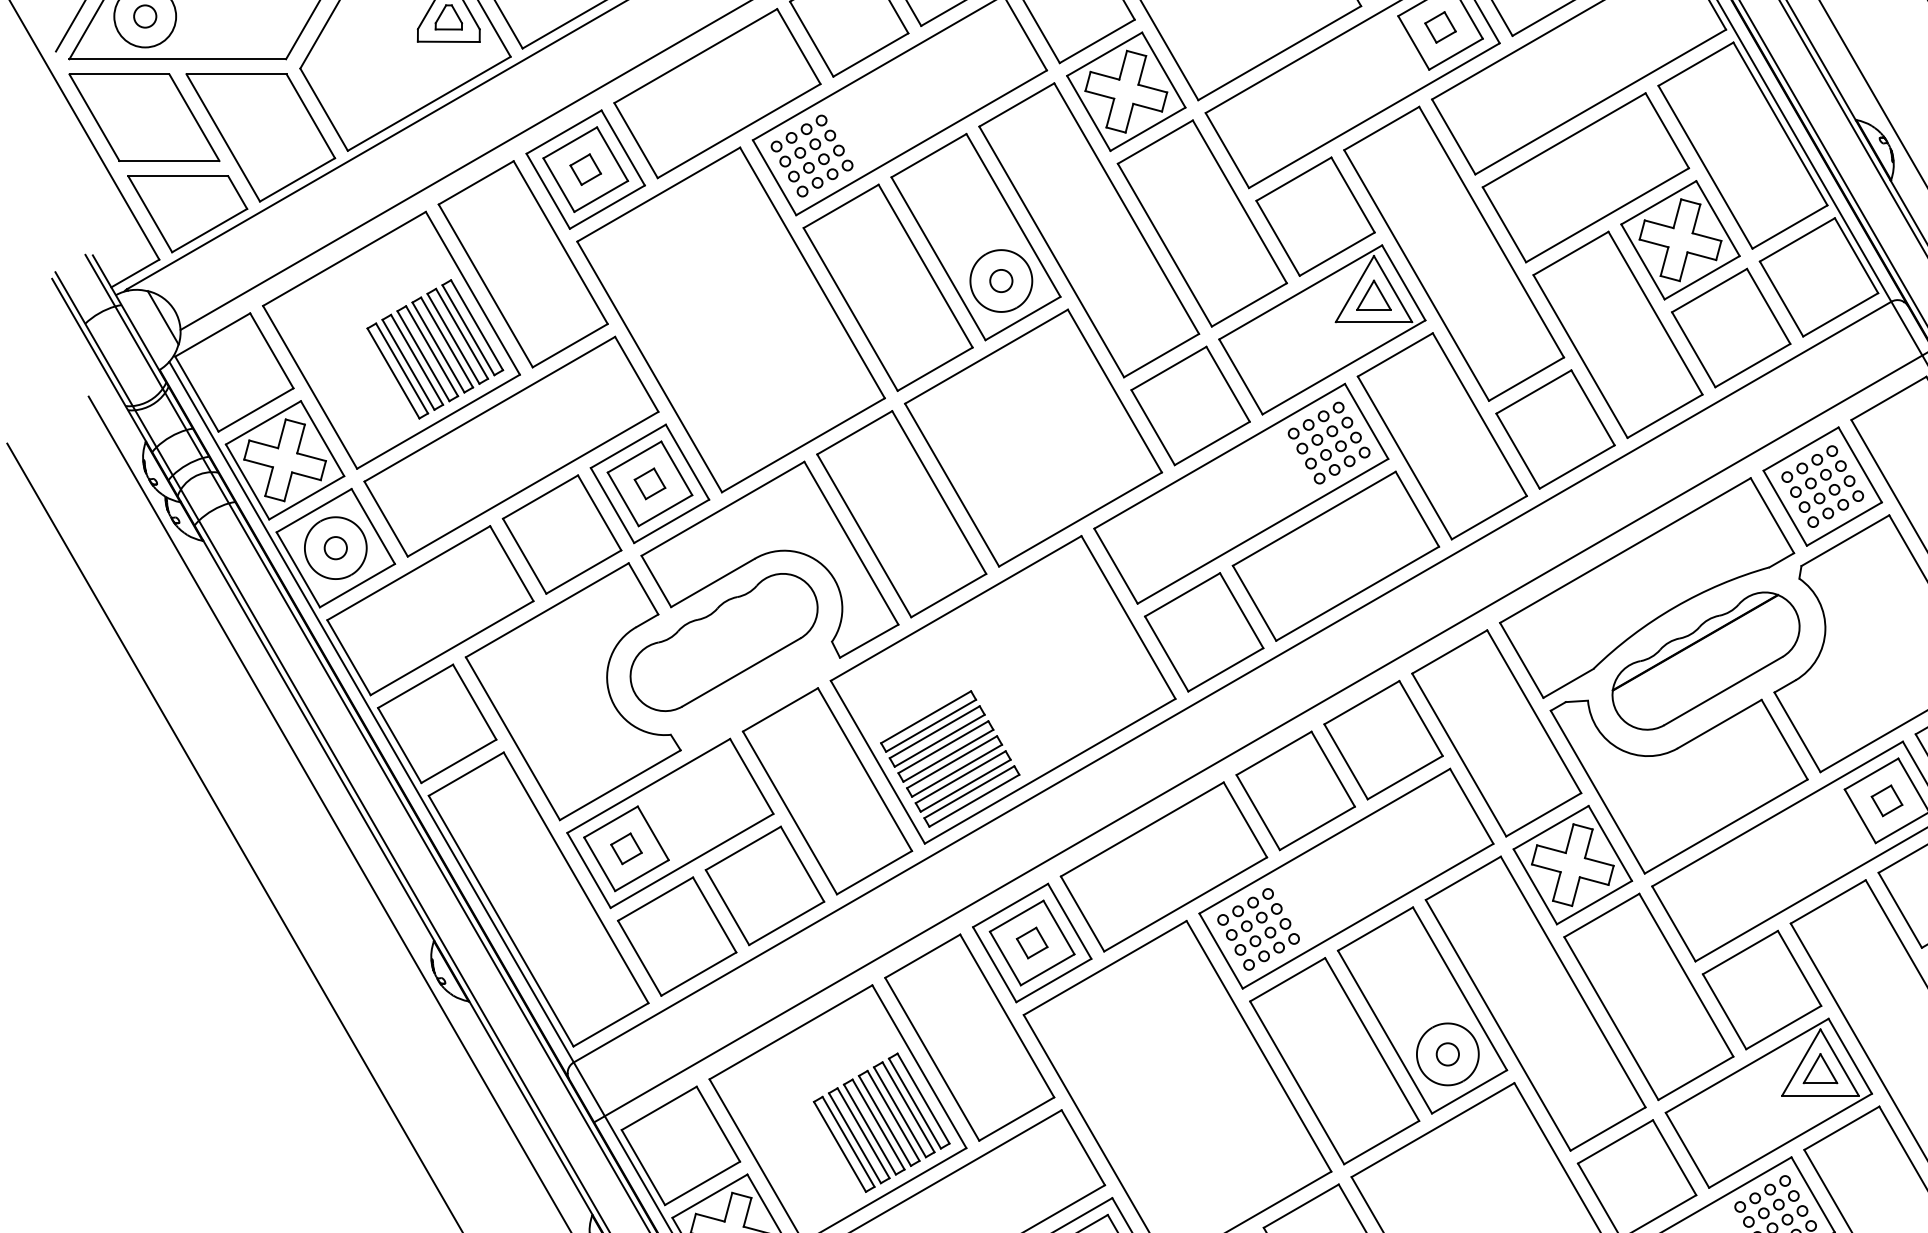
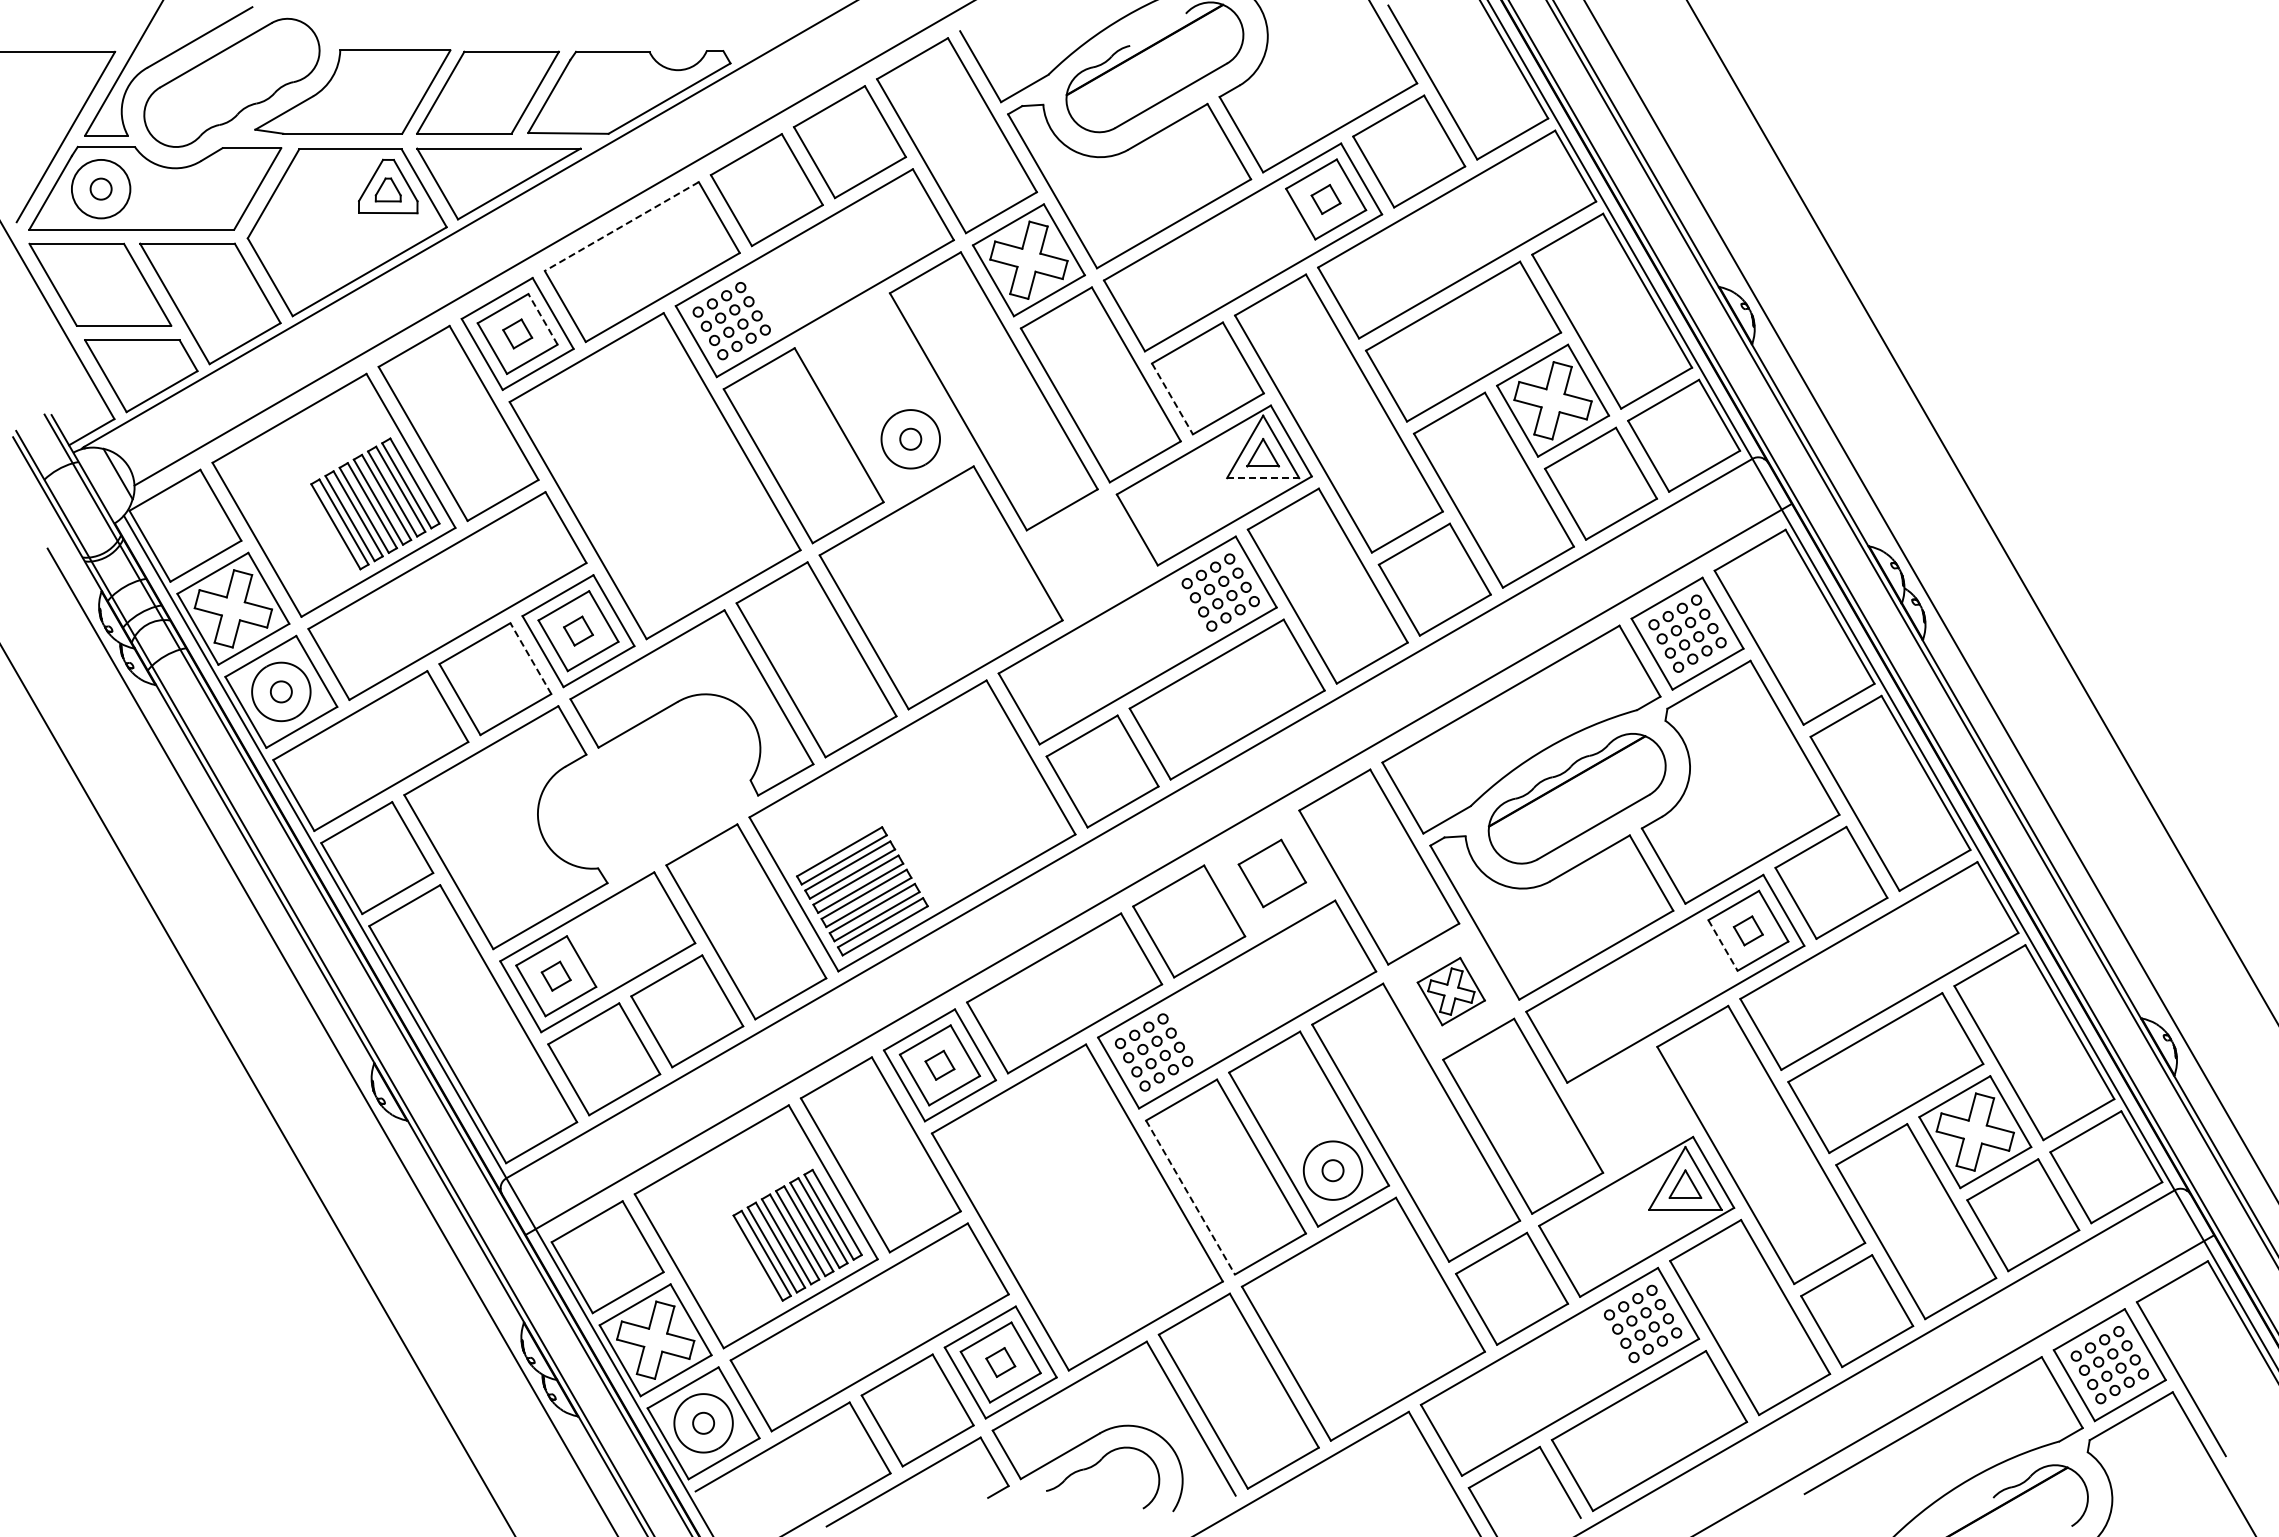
line: (695, 56) -> (621, 226), solid -> dashed
line: (611, 153) -> (542, 318), solid -> dashed
part: (975, 236) -> (886, 397), removed
line: (1278, 237) -> (1172, 398), solid -> dashed
line: (1374, 322) -> (1263, 478), solid -> dashed
part: (1190, 406) -> (1089, 557), removed
line: (599, 512) -> (530, 658), solid -> dashed
part: (724, 641) -> (648, 780), removed
part: (1383, 740) -> (1272, 873), size x0.6
line: (1860, 816) -> (1723, 945), solid -> dashed
part: (1573, 864) -> (1451, 991), size x0.6
part: (1762, 989) -> (1630, 1109), removed
line: (1297, 1082) -> (1190, 1197), solid -> dashed

